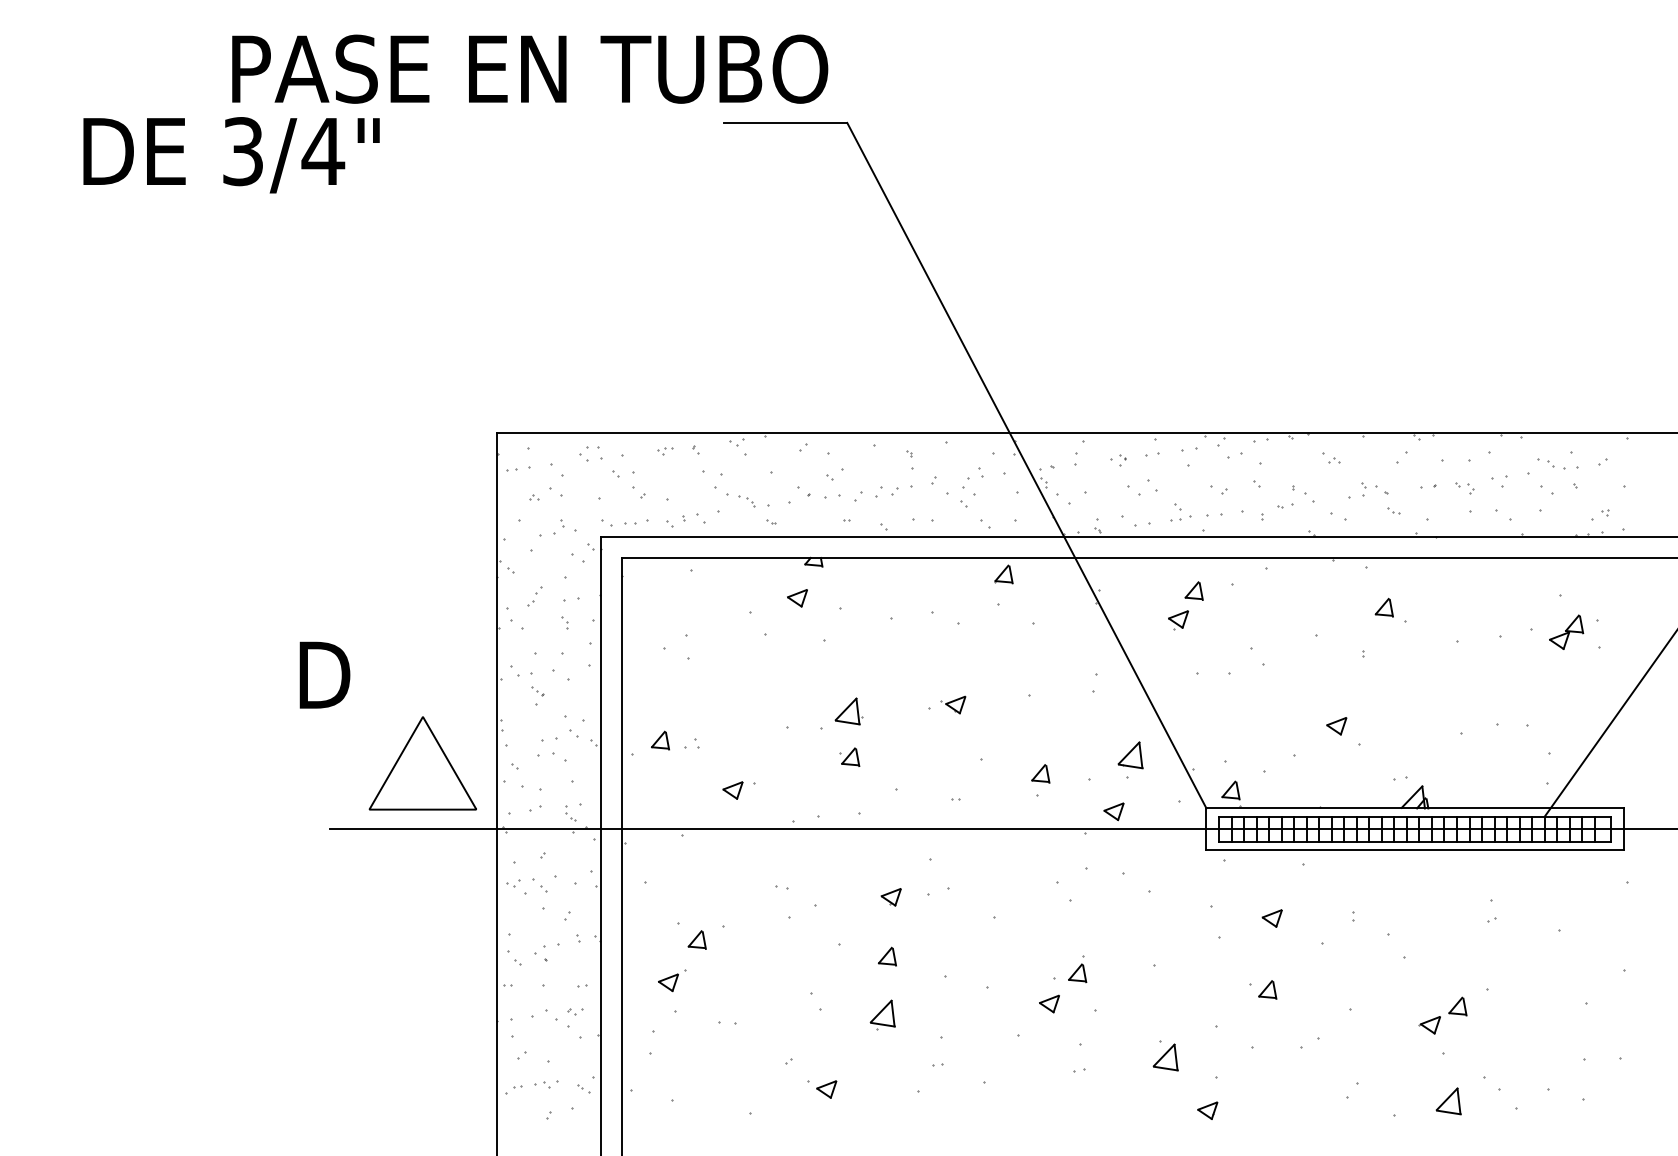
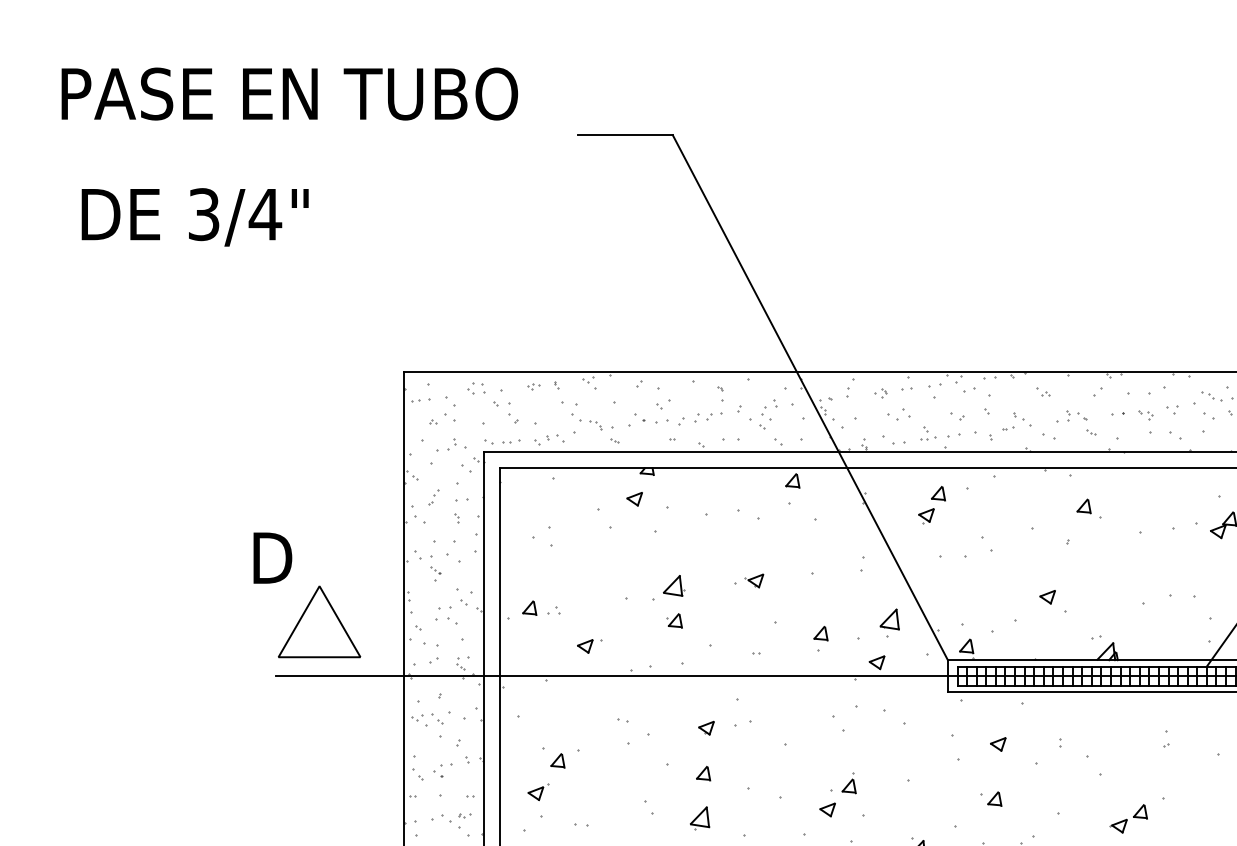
text: (530, 68) -> (290, 93), moved
text: (231, 155) -> (195, 217), moved
part: (422, 763) -> (319, 621), moved

